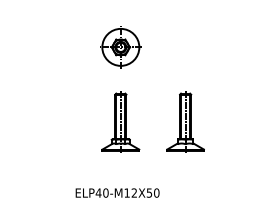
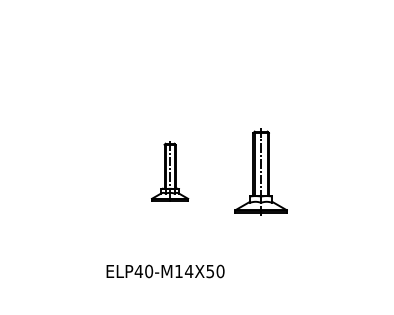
part: (120, 47) -> (169, 66), removed
part: (120, 121) -> (169, 171), size x0.7
text: (133, 192) -> (188, 270), ELP40-M12X50 -> ELP40-M14X50

